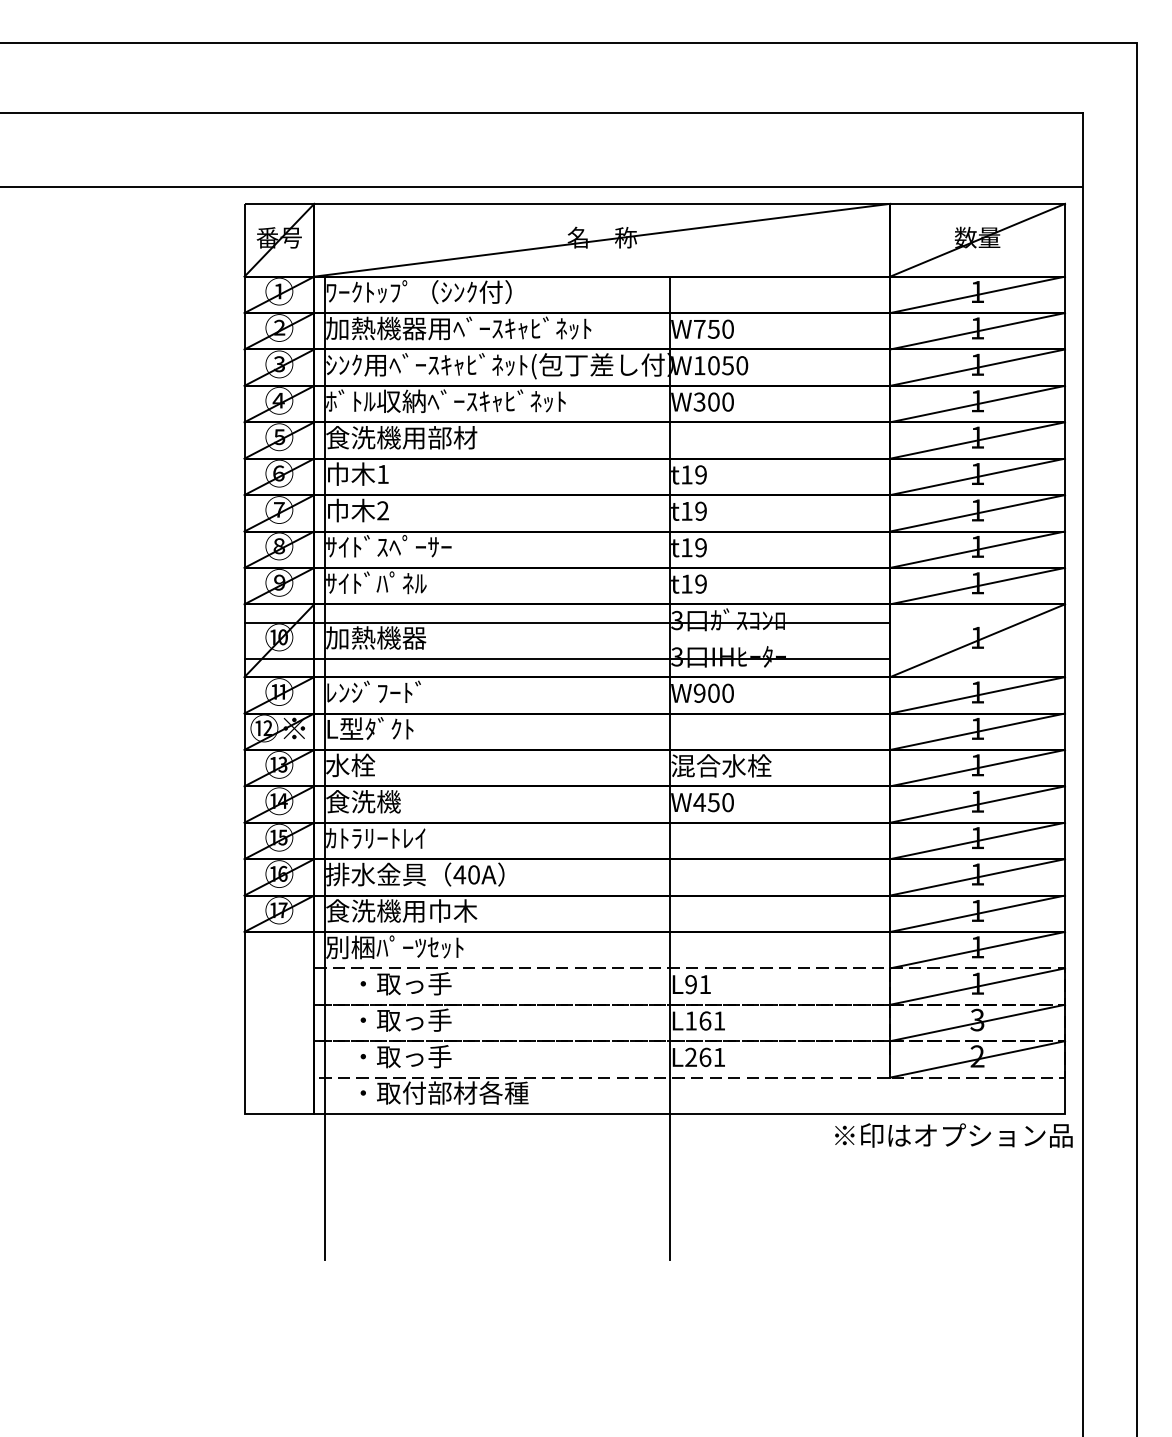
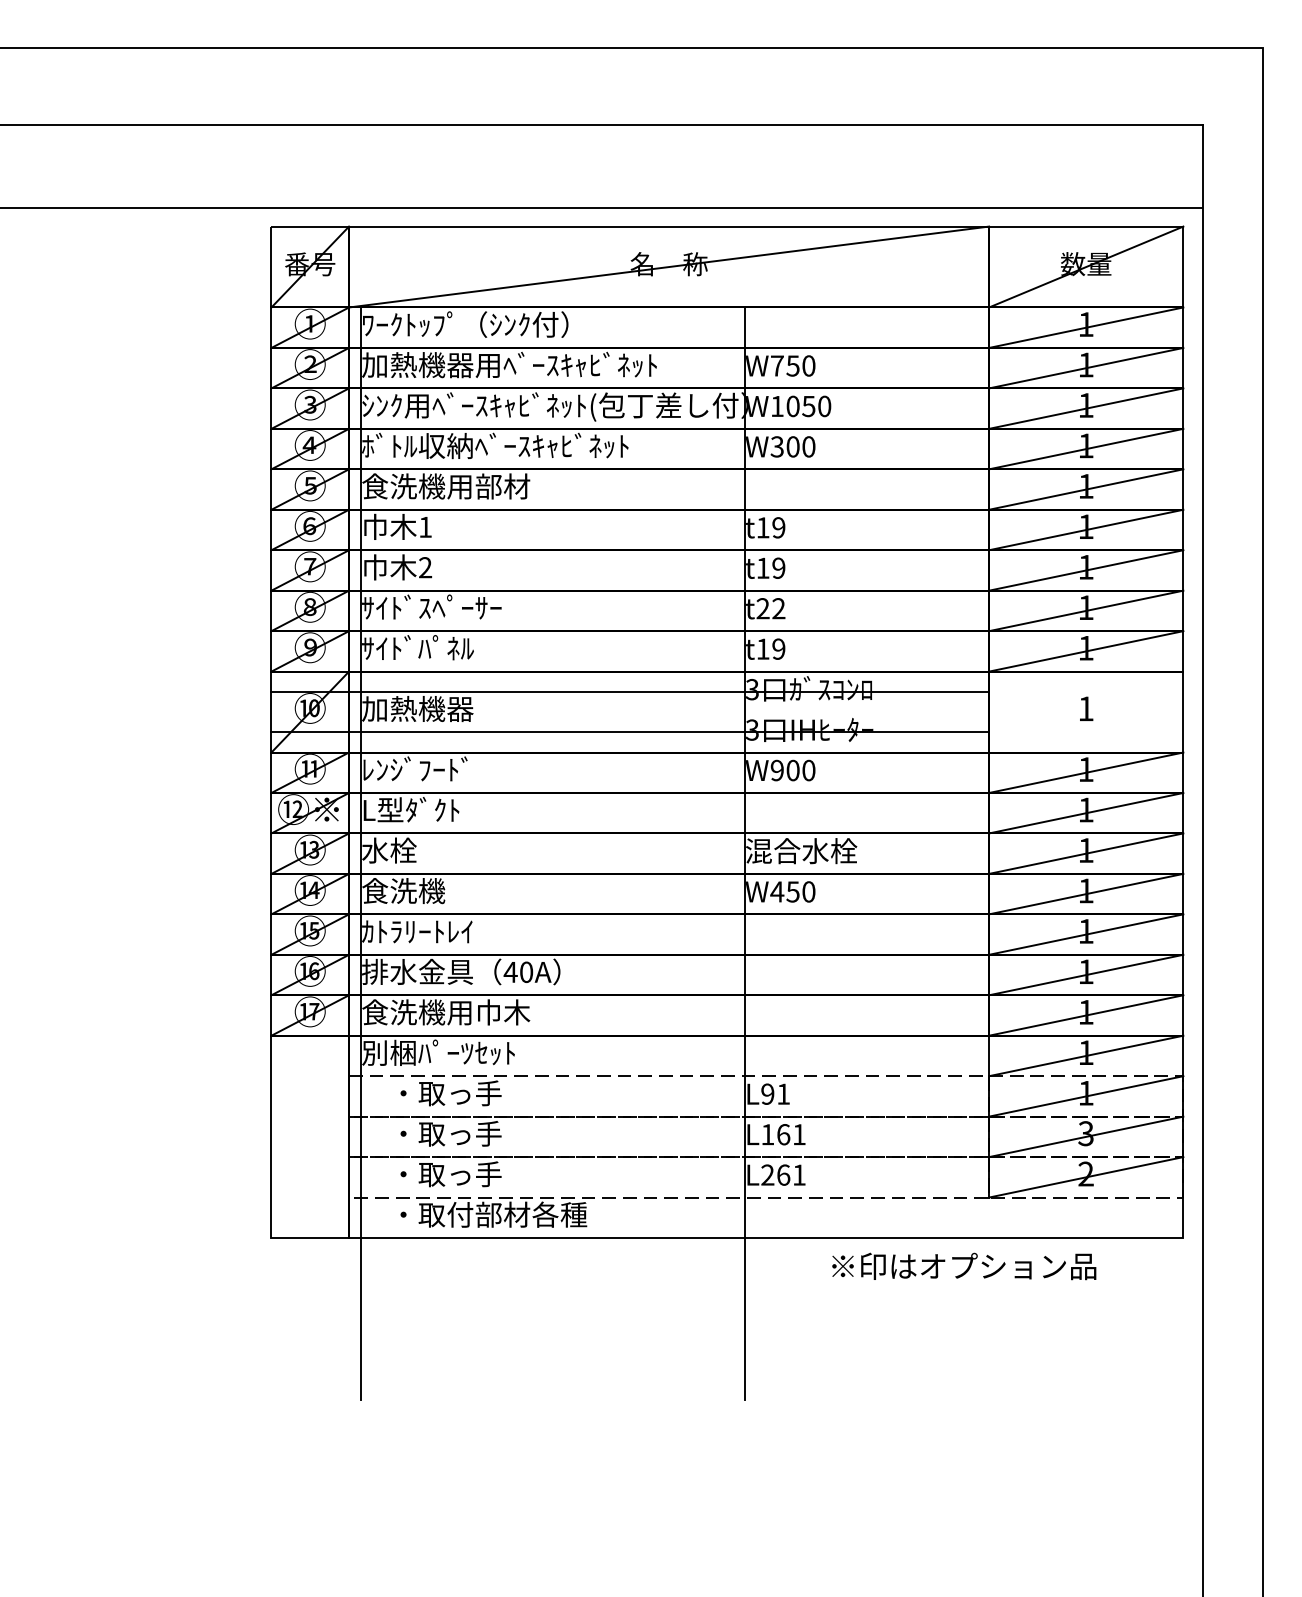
text: (693, 547) -> (770, 608), t19 -> t22
line: (977, 640) -> (1086, 711), removed
text: (953, 1135) -> (963, 1266), moved

